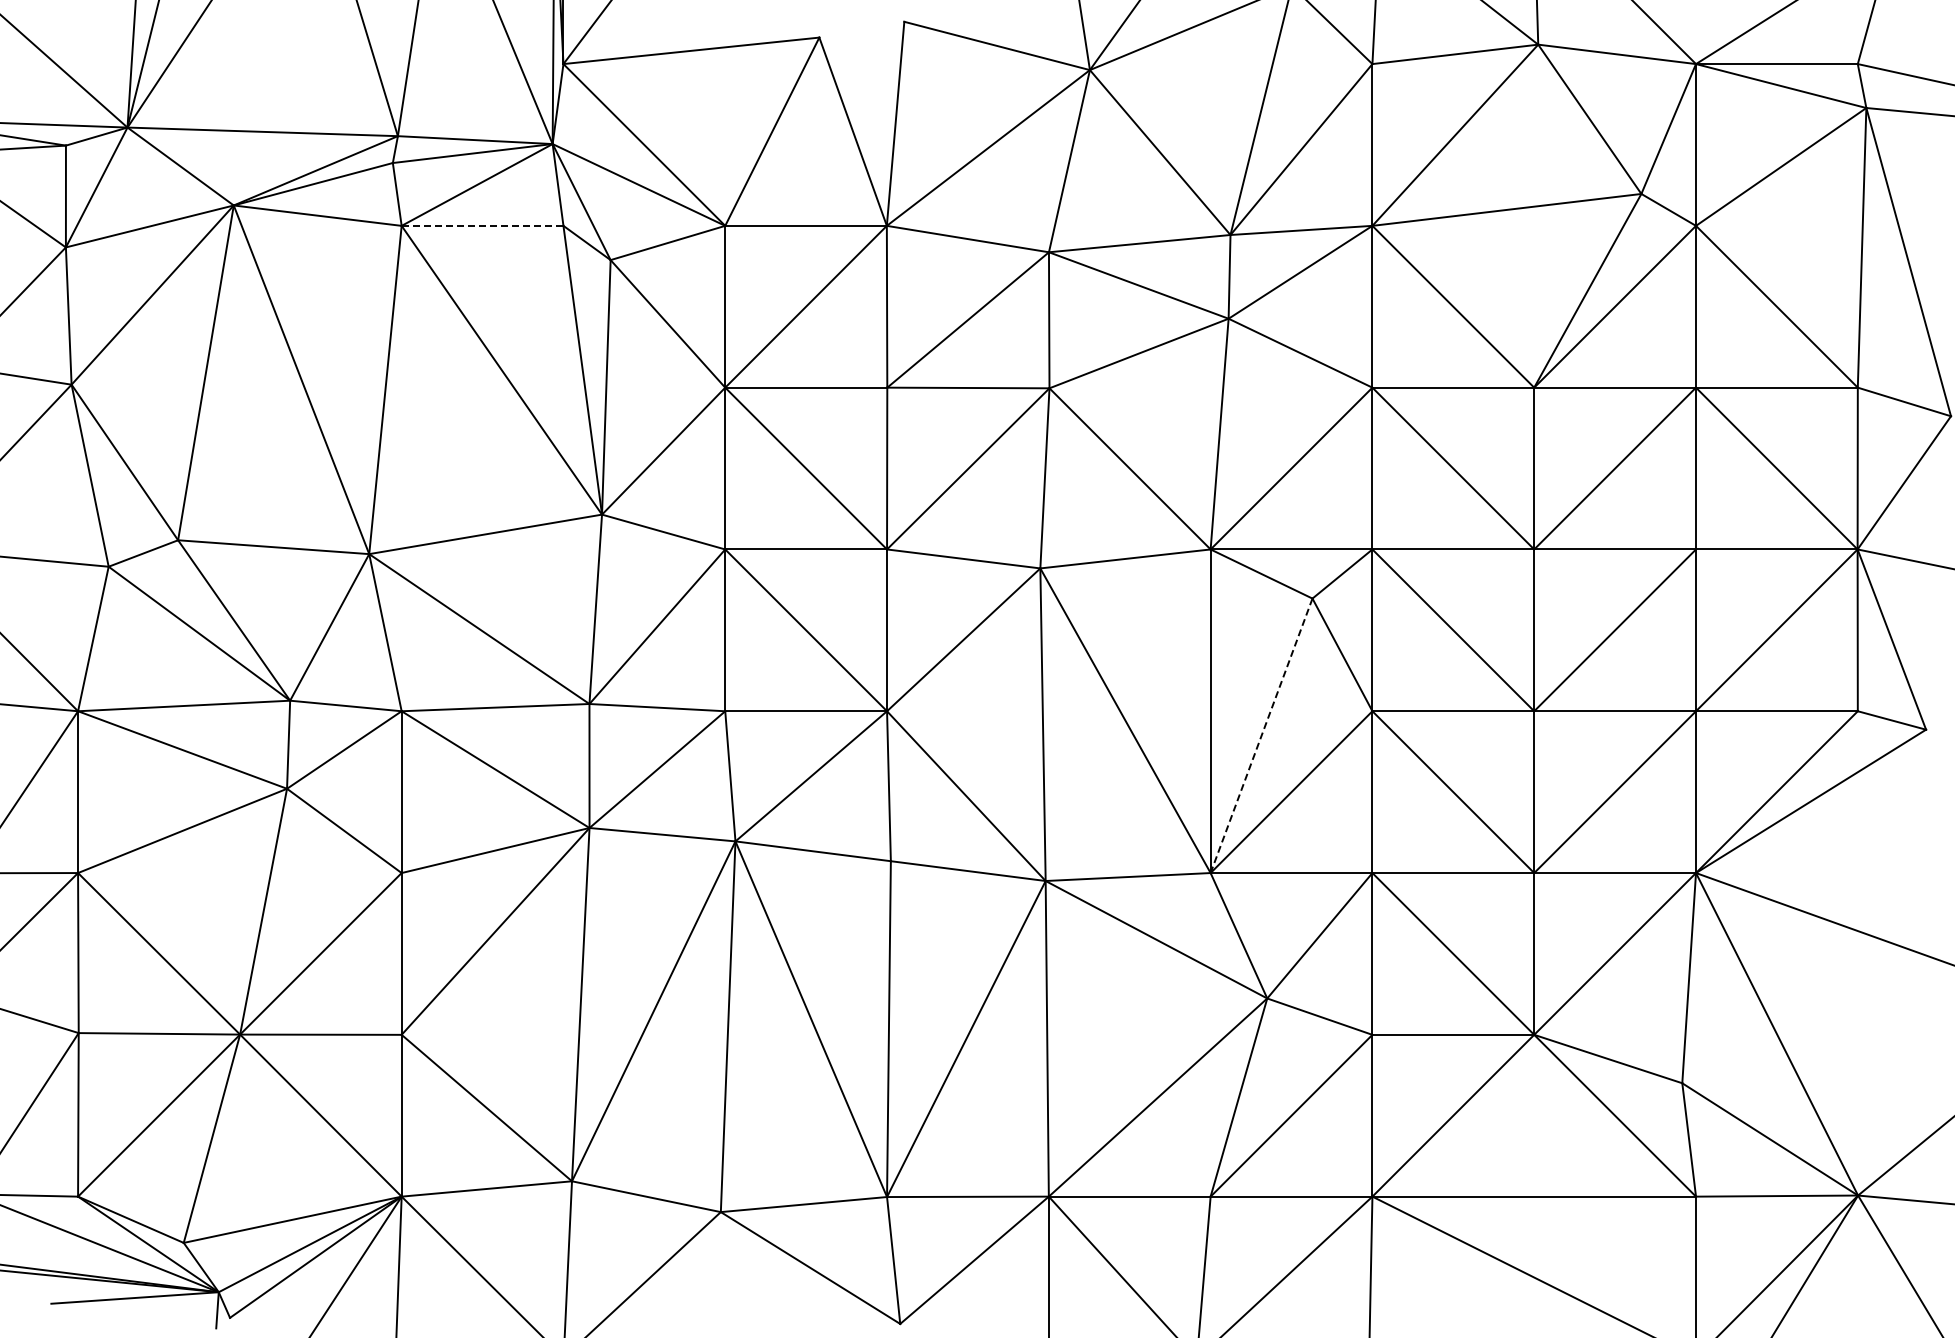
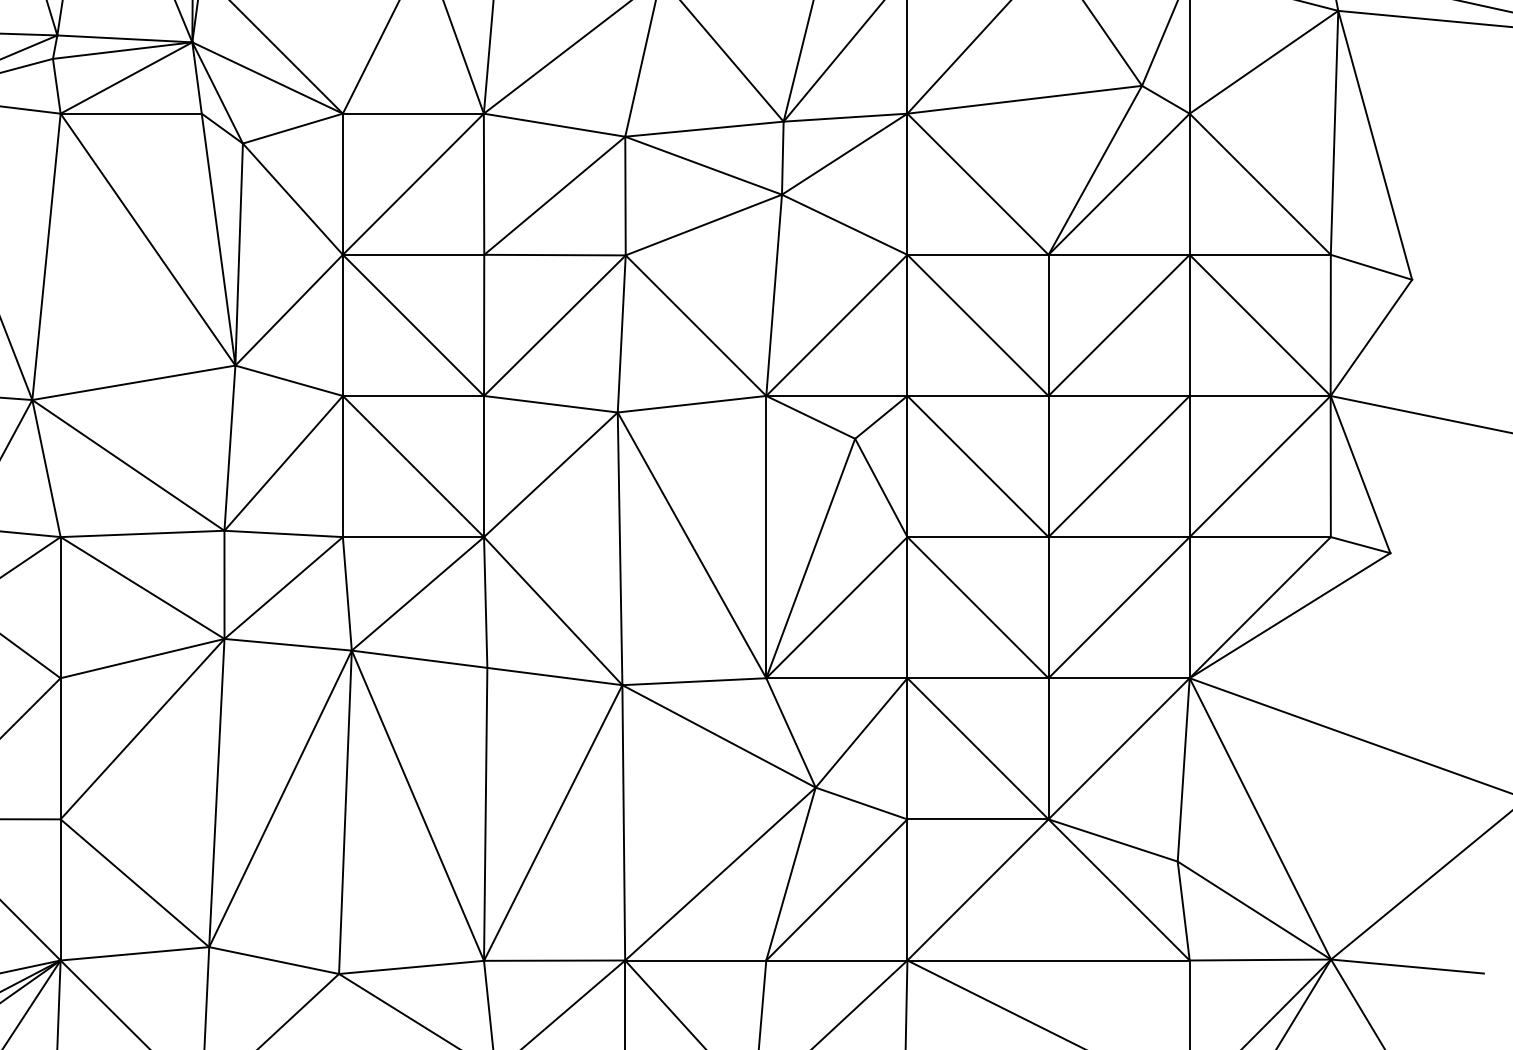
line: (482, 225) -> (131, 113), dashed -> solid
line: (1261, 736) -> (810, 559), dashed -> solid

